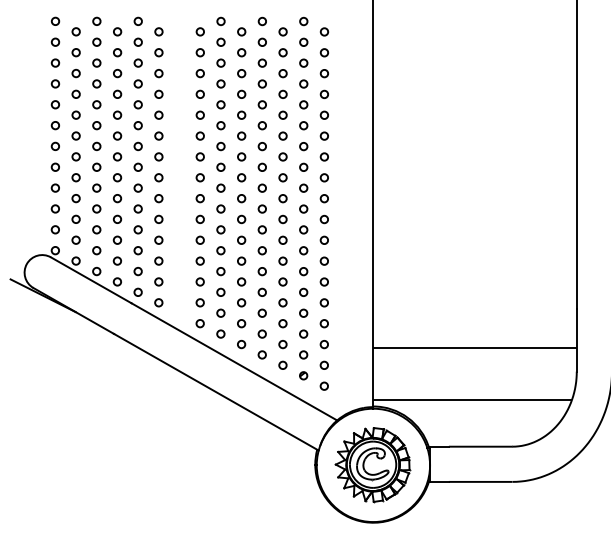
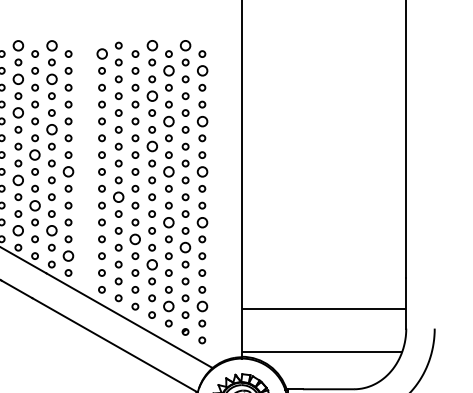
circle: (96, 20) -> (18, 44), size x1.6
circle: (137, 20) -> (51, 44), size x1.6
circle: (261, 21) -> (151, 45), size x1.6
circle: (303, 21) -> (185, 45), size x1.6
circle: (199, 31) -> (101, 53), size x1.6
circle: (282, 52) -> (168, 70), size x1.6
circle: (323, 52) -> (201, 70), size x1.6
circle: (96, 62) -> (18, 78), size x1.6
circle: (137, 62) -> (51, 78), size x1.6
circle: (261, 83) -> (151, 95), size x1.6
circle: (96, 104) -> (18, 112), size x1.6
circle: (282, 114) -> (168, 120), size x1.6
circle: (323, 114) -> (201, 120), size x1.6
circle: (137, 125) -> (51, 129), size x1.6
circle: (261, 146) -> (151, 146), size x1.6
circle: (117, 156) -> (35, 154), size x1.6
circle: (158, 177) -> (68, 171), size x1.6
circle: (282, 177) -> (168, 171), size x1.6
circle: (323, 177) -> (201, 171), size x1.6
circle: (96, 187) -> (18, 179), size x1.6
circle: (220, 208) -> (118, 196), size x1.6
circle: (117, 218) -> (35, 204), size x1.6
circle: (282, 239) -> (168, 221), size x1.6
circle: (323, 239) -> (201, 221), size x1.6
circle: (96, 250) -> (18, 230), size x1.6
circle: (137, 250) -> (51, 230), size x1.6
circle: (241, 260) -> (135, 238), size x1.6
circle: (303, 271) -> (185, 247), size x1.6
circle: (158, 281) -> (68, 255), size x1.6
circle: (261, 291) -> (151, 263), size x1.6
circle: (282, 344) -> (168, 306), size x1.6
circle: (323, 344) -> (201, 306), size x1.6

